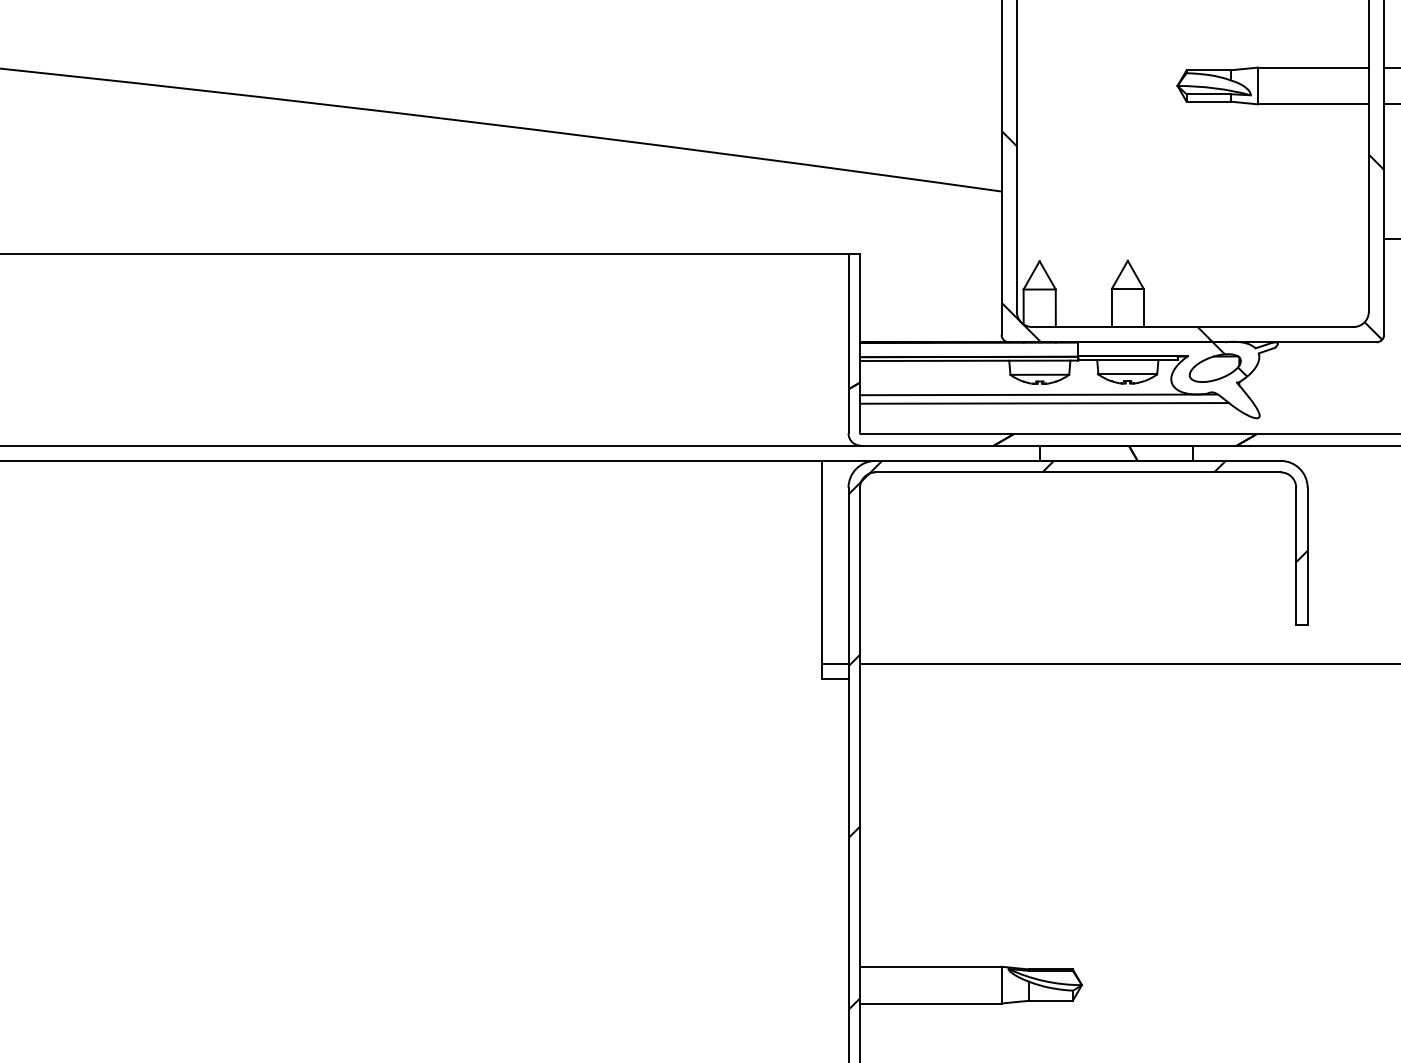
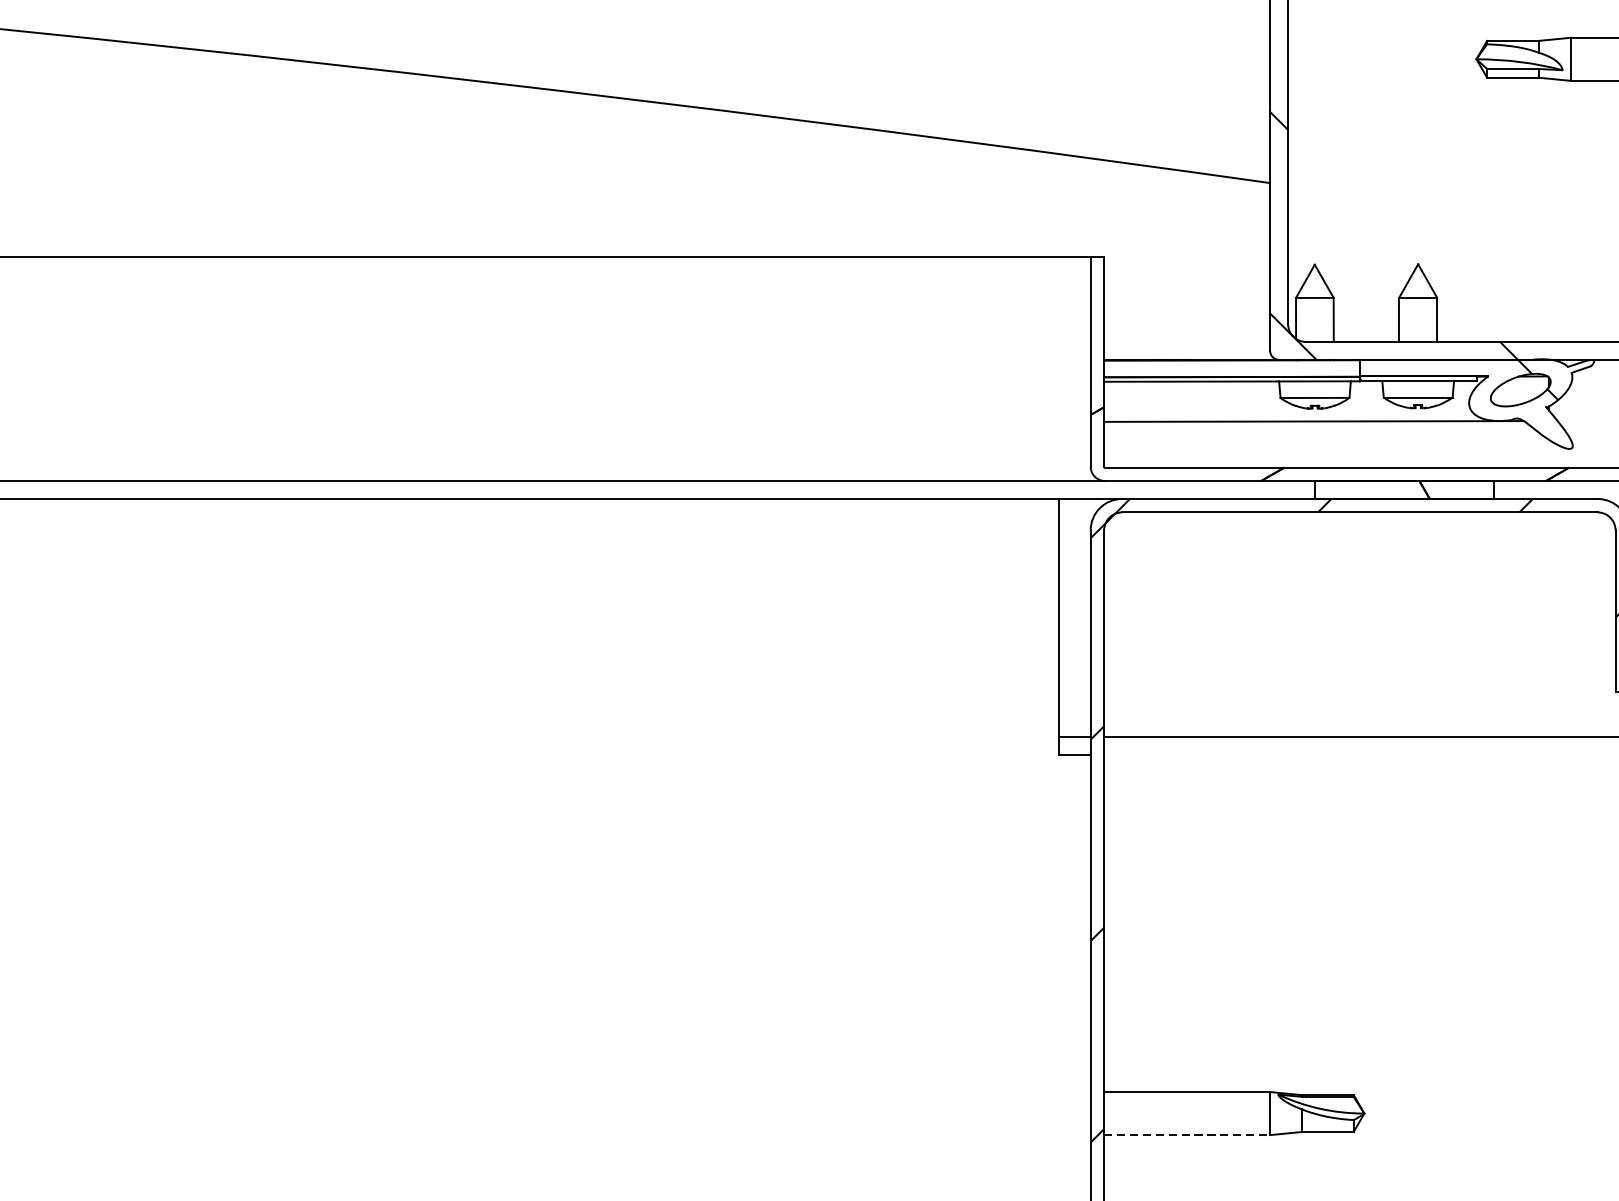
line: (1044, 403) -> (1320, 431), removed
line: (930, 1003) -> (1186, 1135), solid -> dashed

